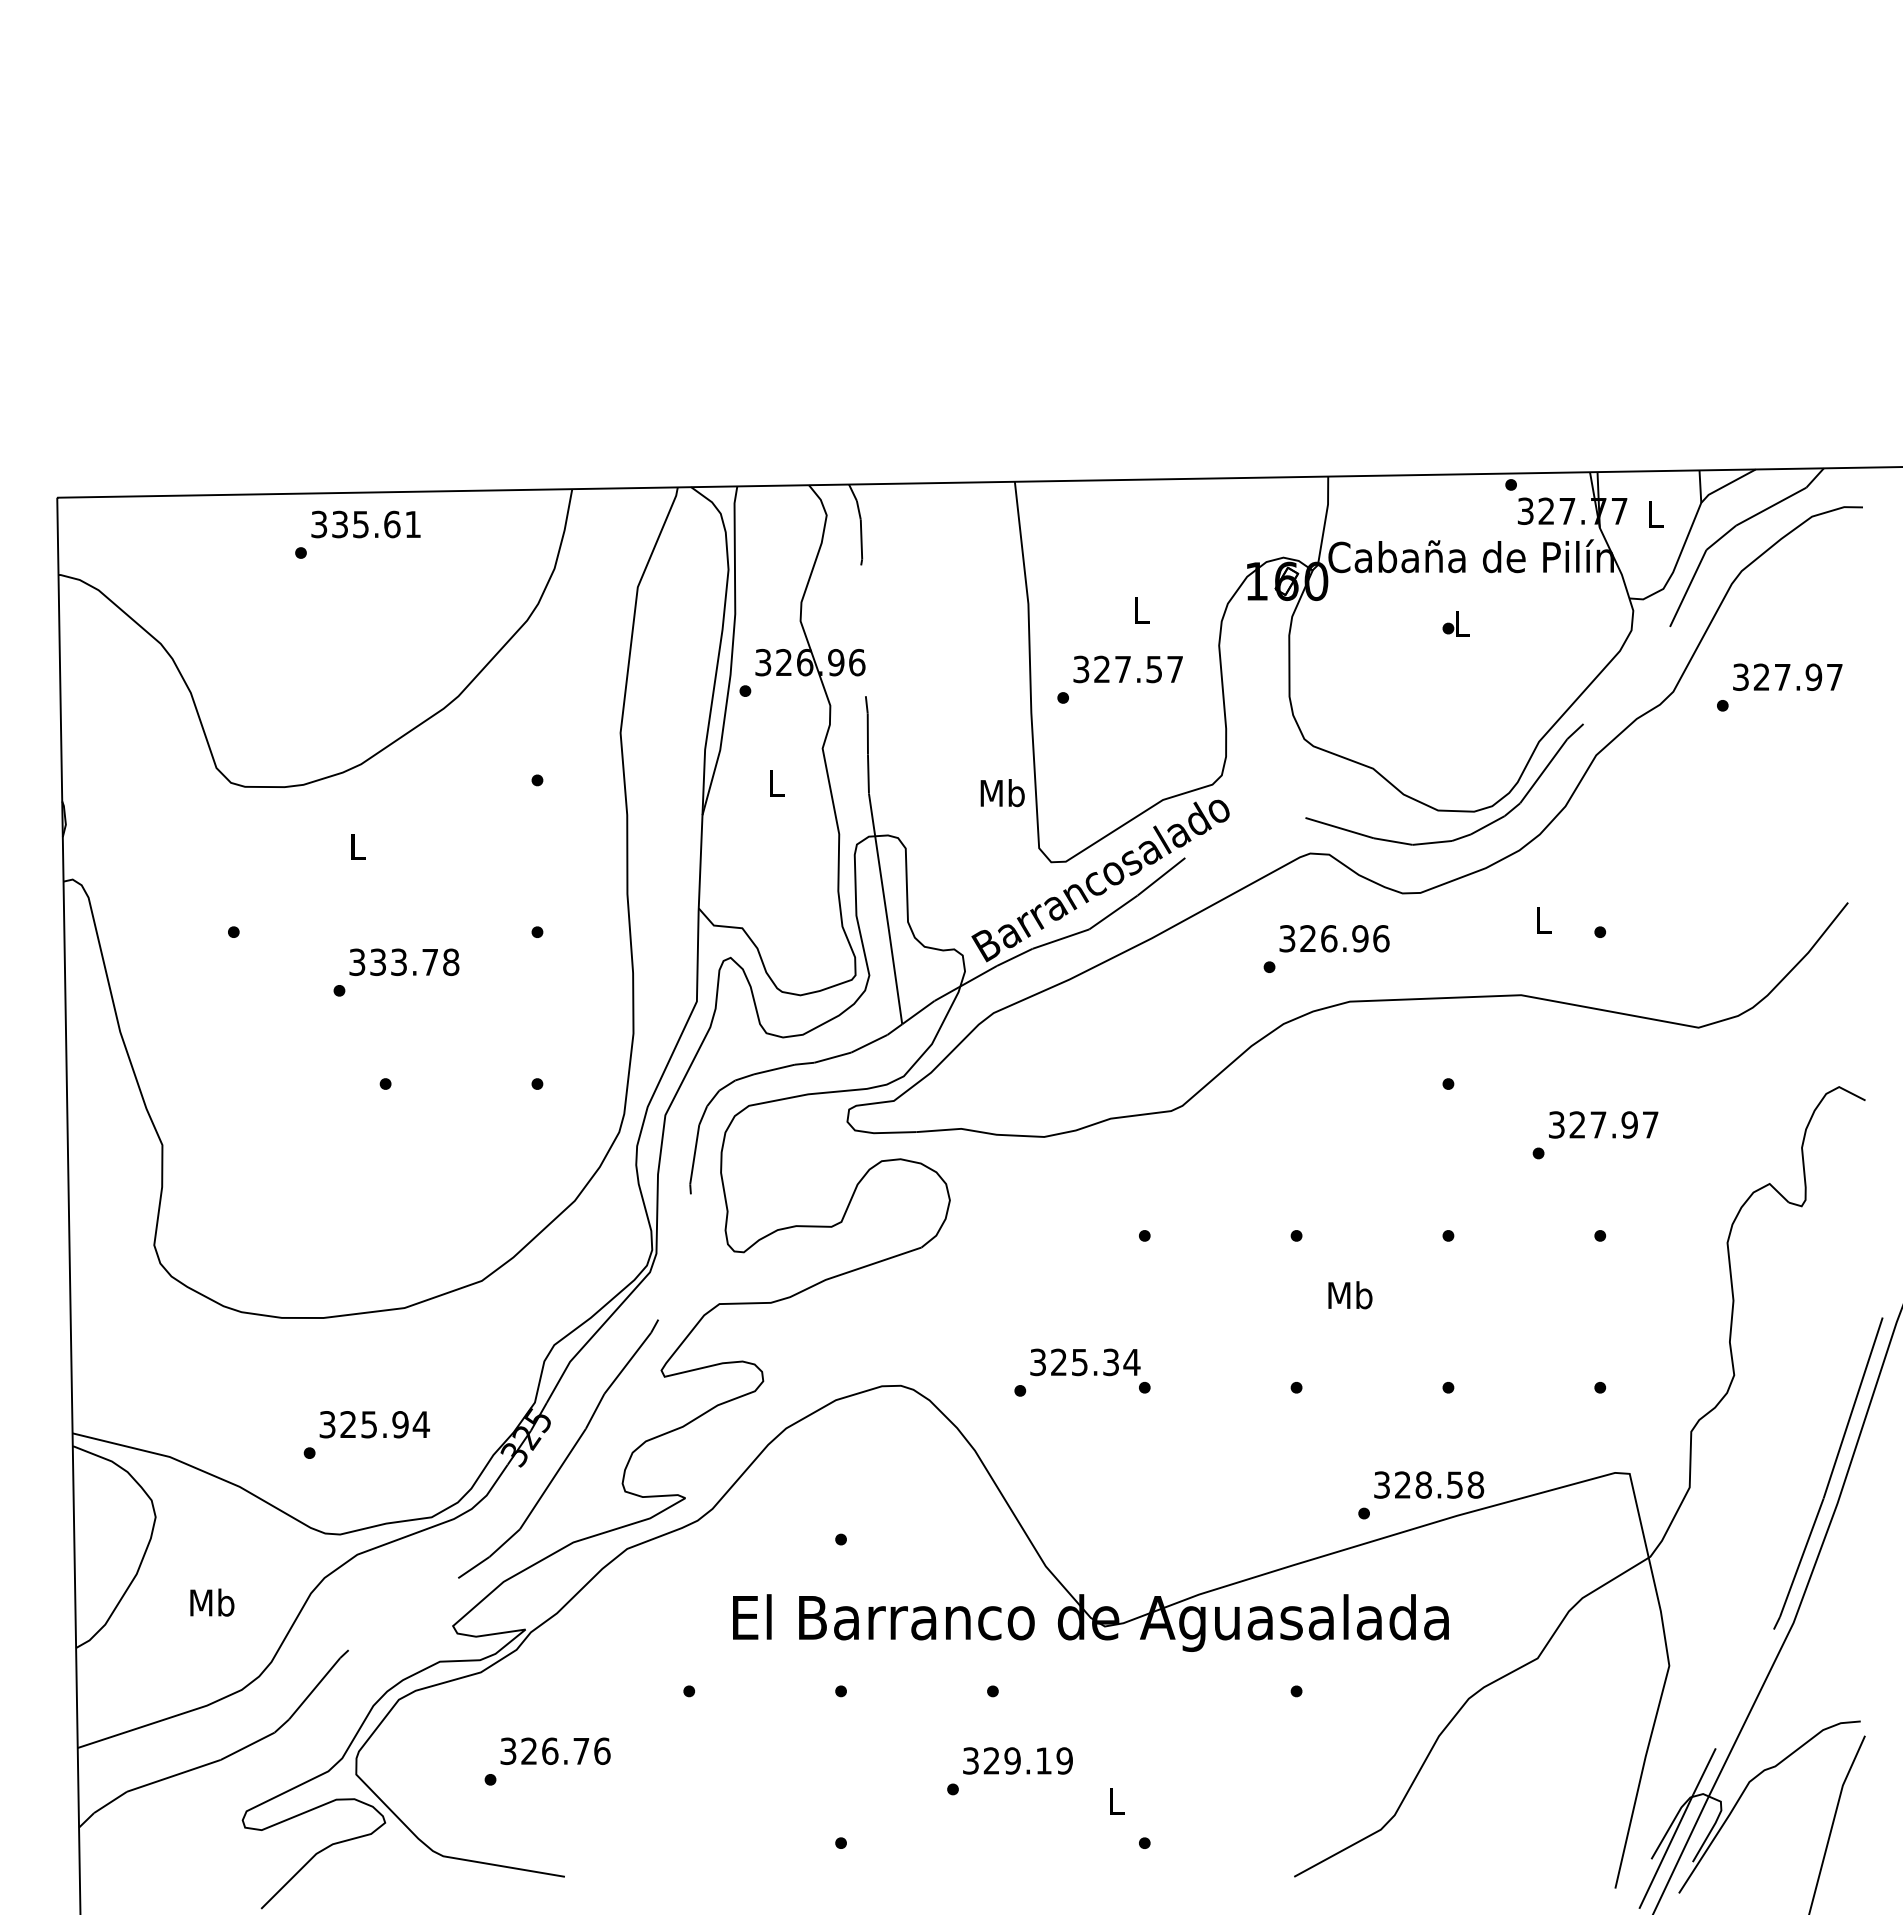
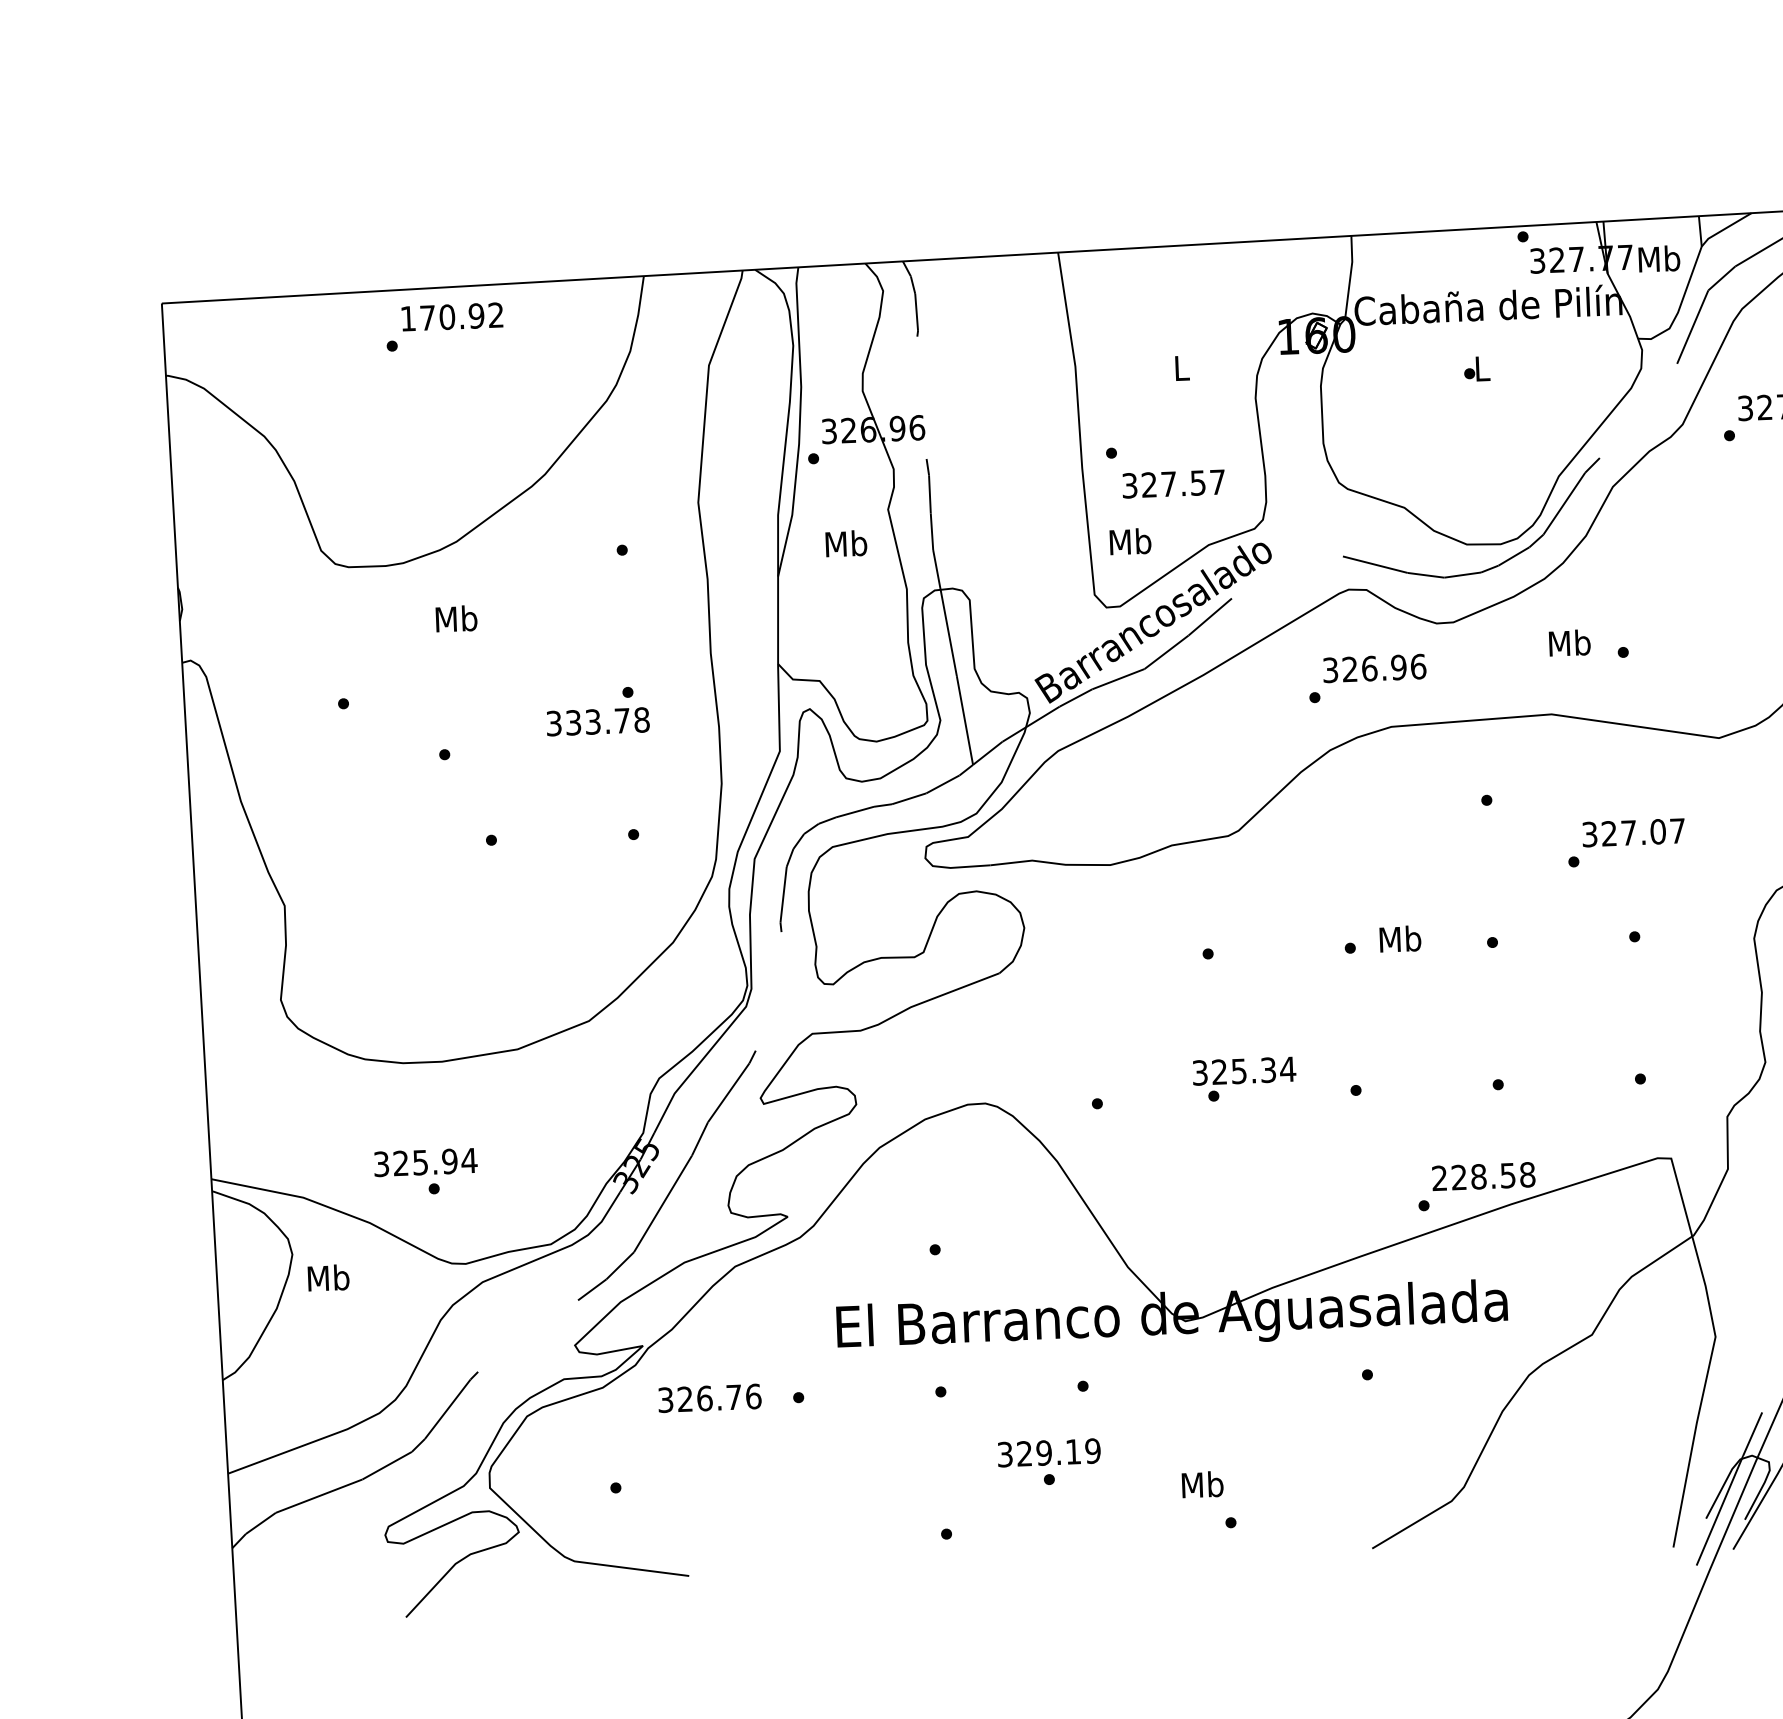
text: (1655, 514) -> (1659, 259), L -> Mb
text: (365, 524) -> (451, 317), 335.61 -> 170.92
text: (1127, 669) -> (1173, 484), moved
text: (776, 783) -> (846, 544), L -> Mb
text: (1002, 793) -> (1130, 542), moved
text: (357, 846) -> (456, 618), L -> Mb
text: (1543, 919) -> (1569, 642), L -> Mb
text: (404, 961) -> (598, 721), moved
text: (1629, 1124) -> (1657, 831), 327.97 -> 327.07
text: (1350, 1295) -> (1400, 939), moved
text: (1085, 1362) -> (1244, 1071), moved
text: (374, 1424) -> (425, 1162), moved
text: (1381, 1484) -> (1439, 1177), 328.58 -> 228.58
text: (212, 1602) -> (328, 1277), moved
text: (555, 1750) -> (709, 1397), moved
text: (1017, 1760) -> (1048, 1452), moved
text: (1116, 1801) -> (1202, 1484), L -> Mb

